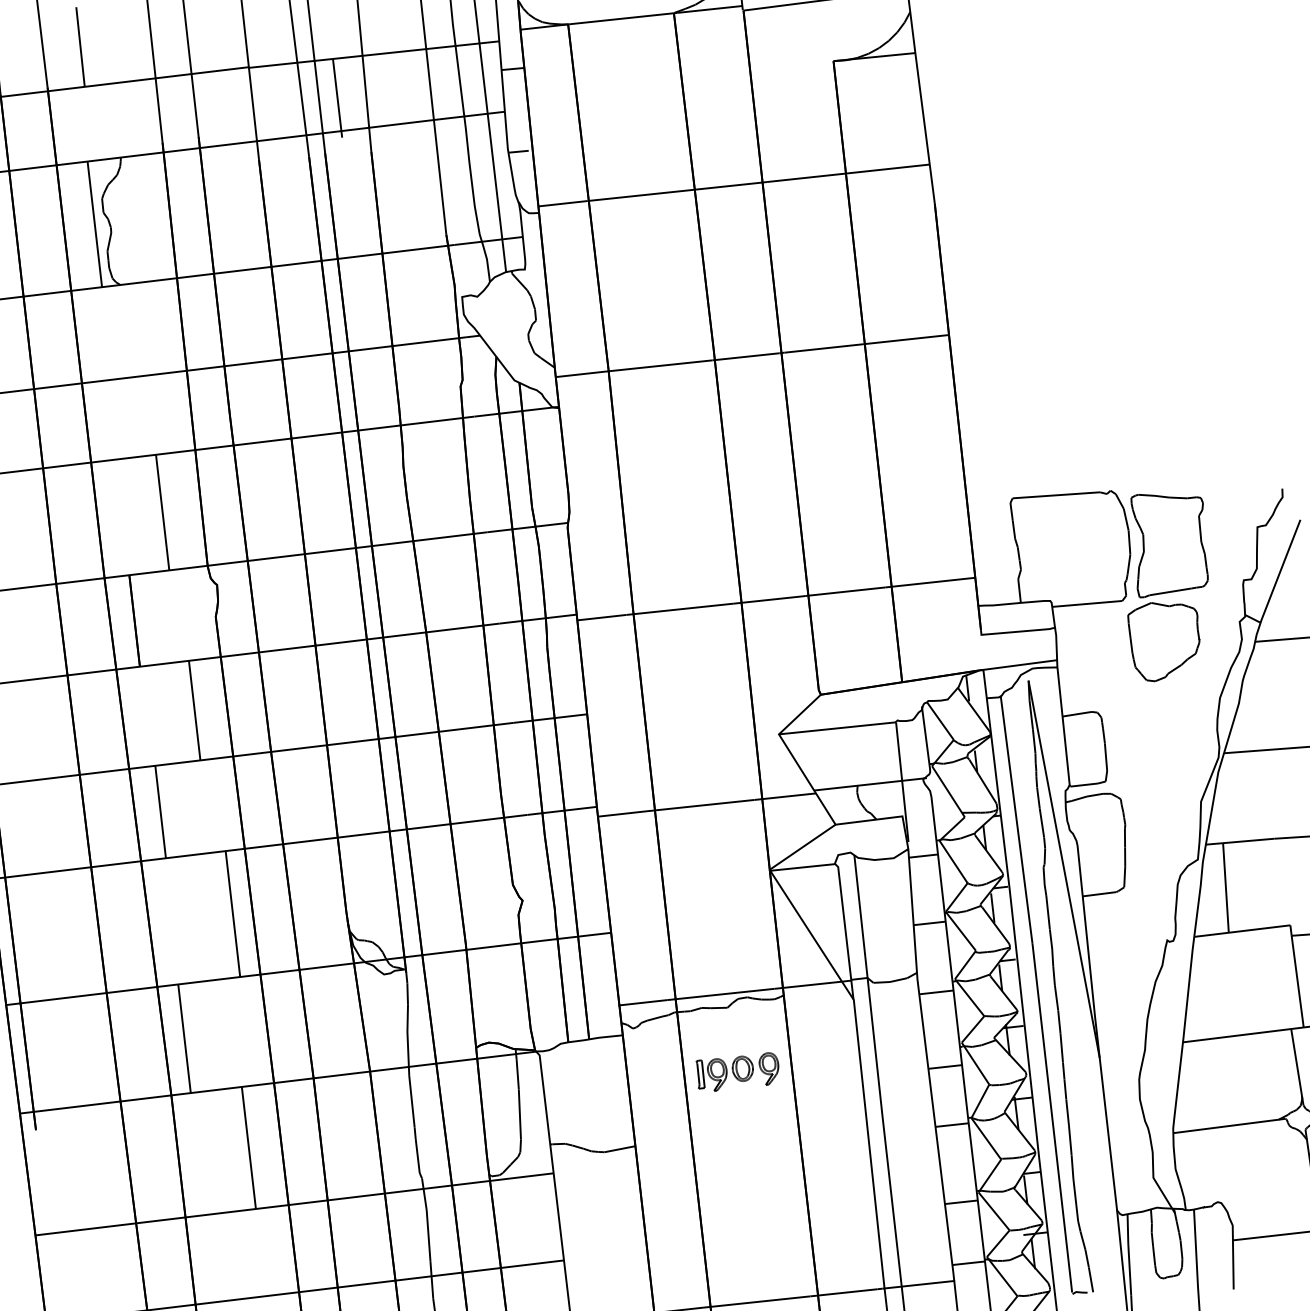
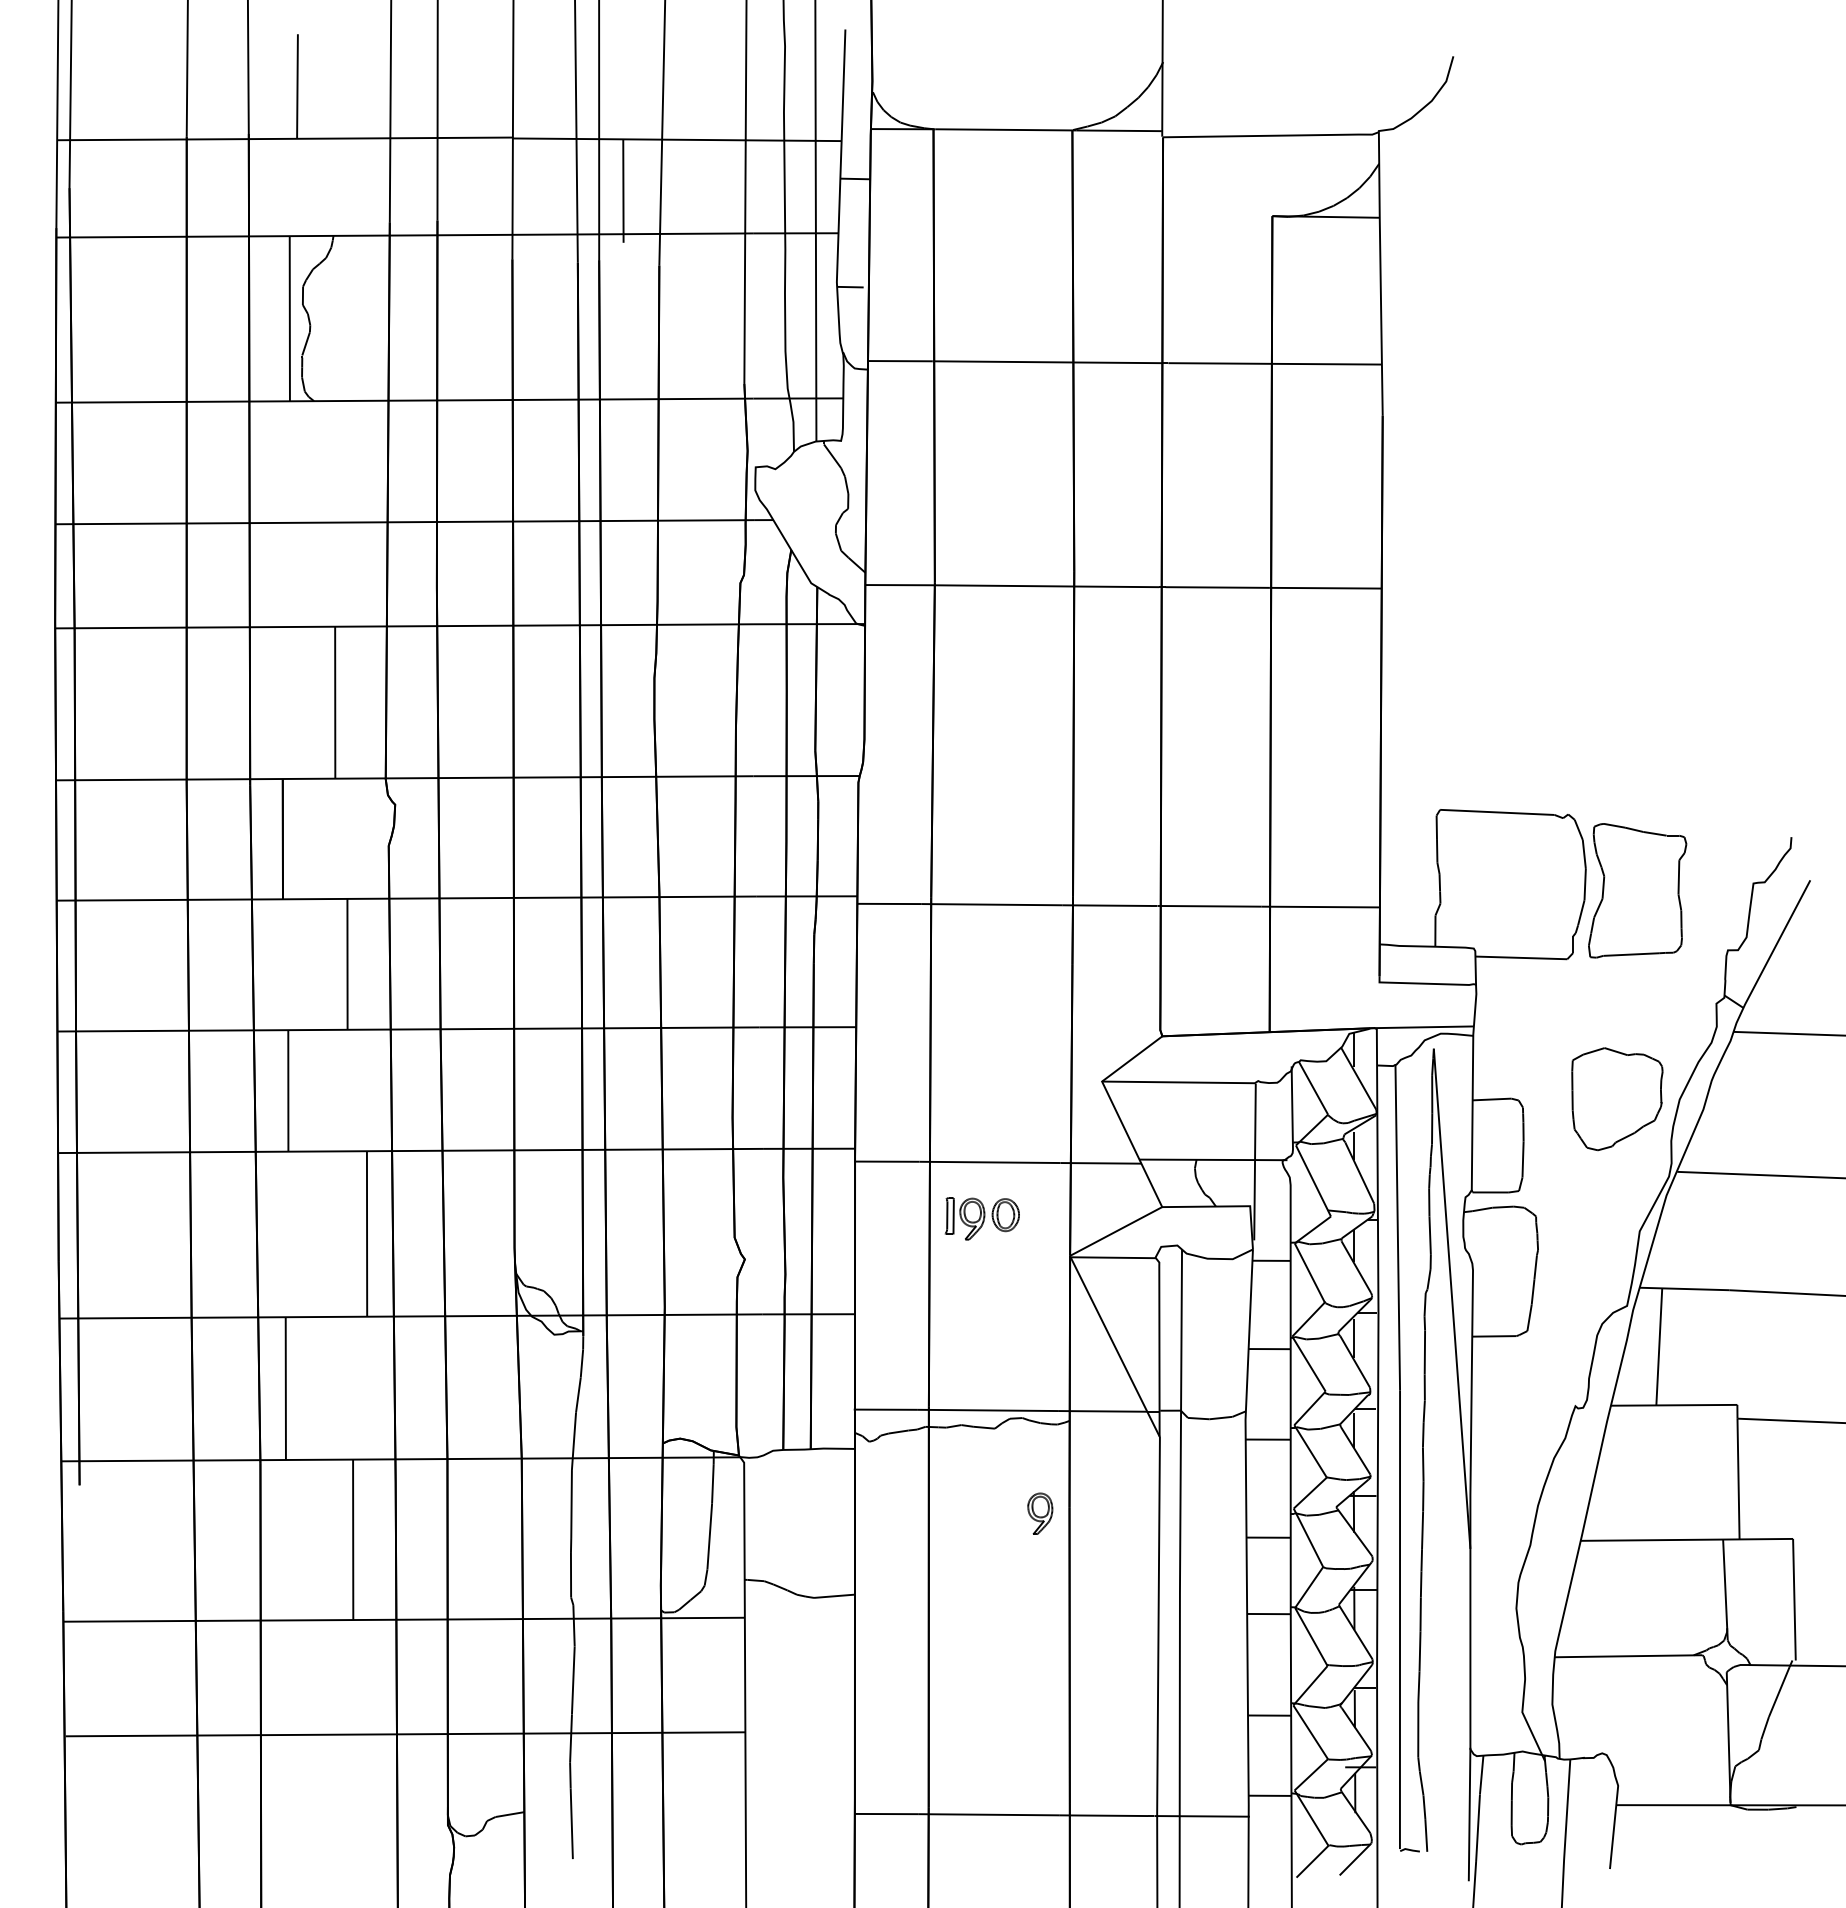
part: (1165, 640) -> (1617, 1099), moved
part: (724, 1073) -> (981, 1218), moved

